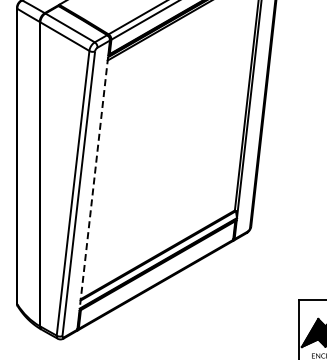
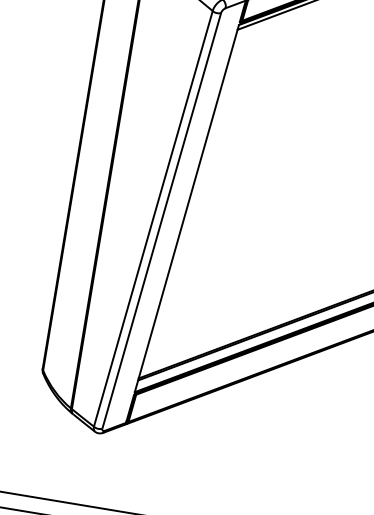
line: (93, 183) -> (186, 209), dashed -> solid

